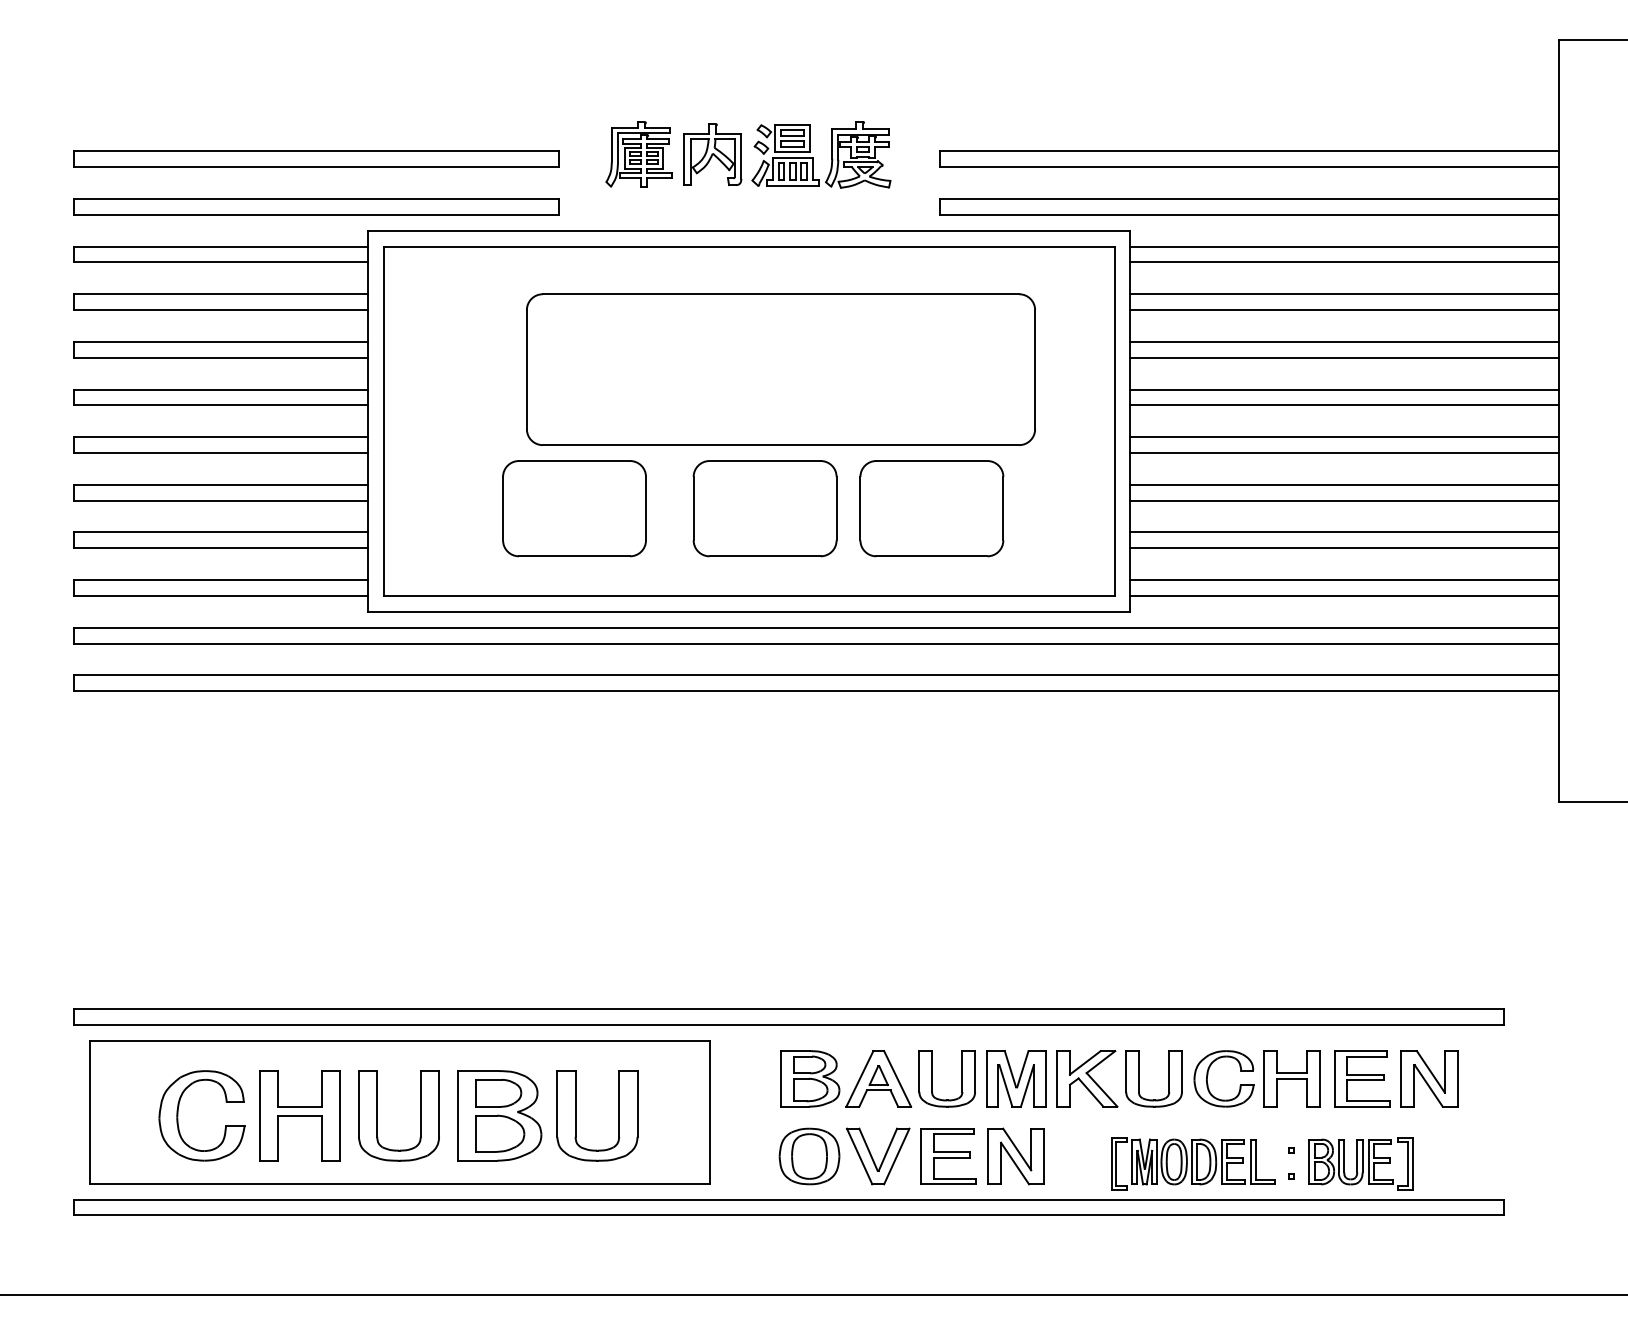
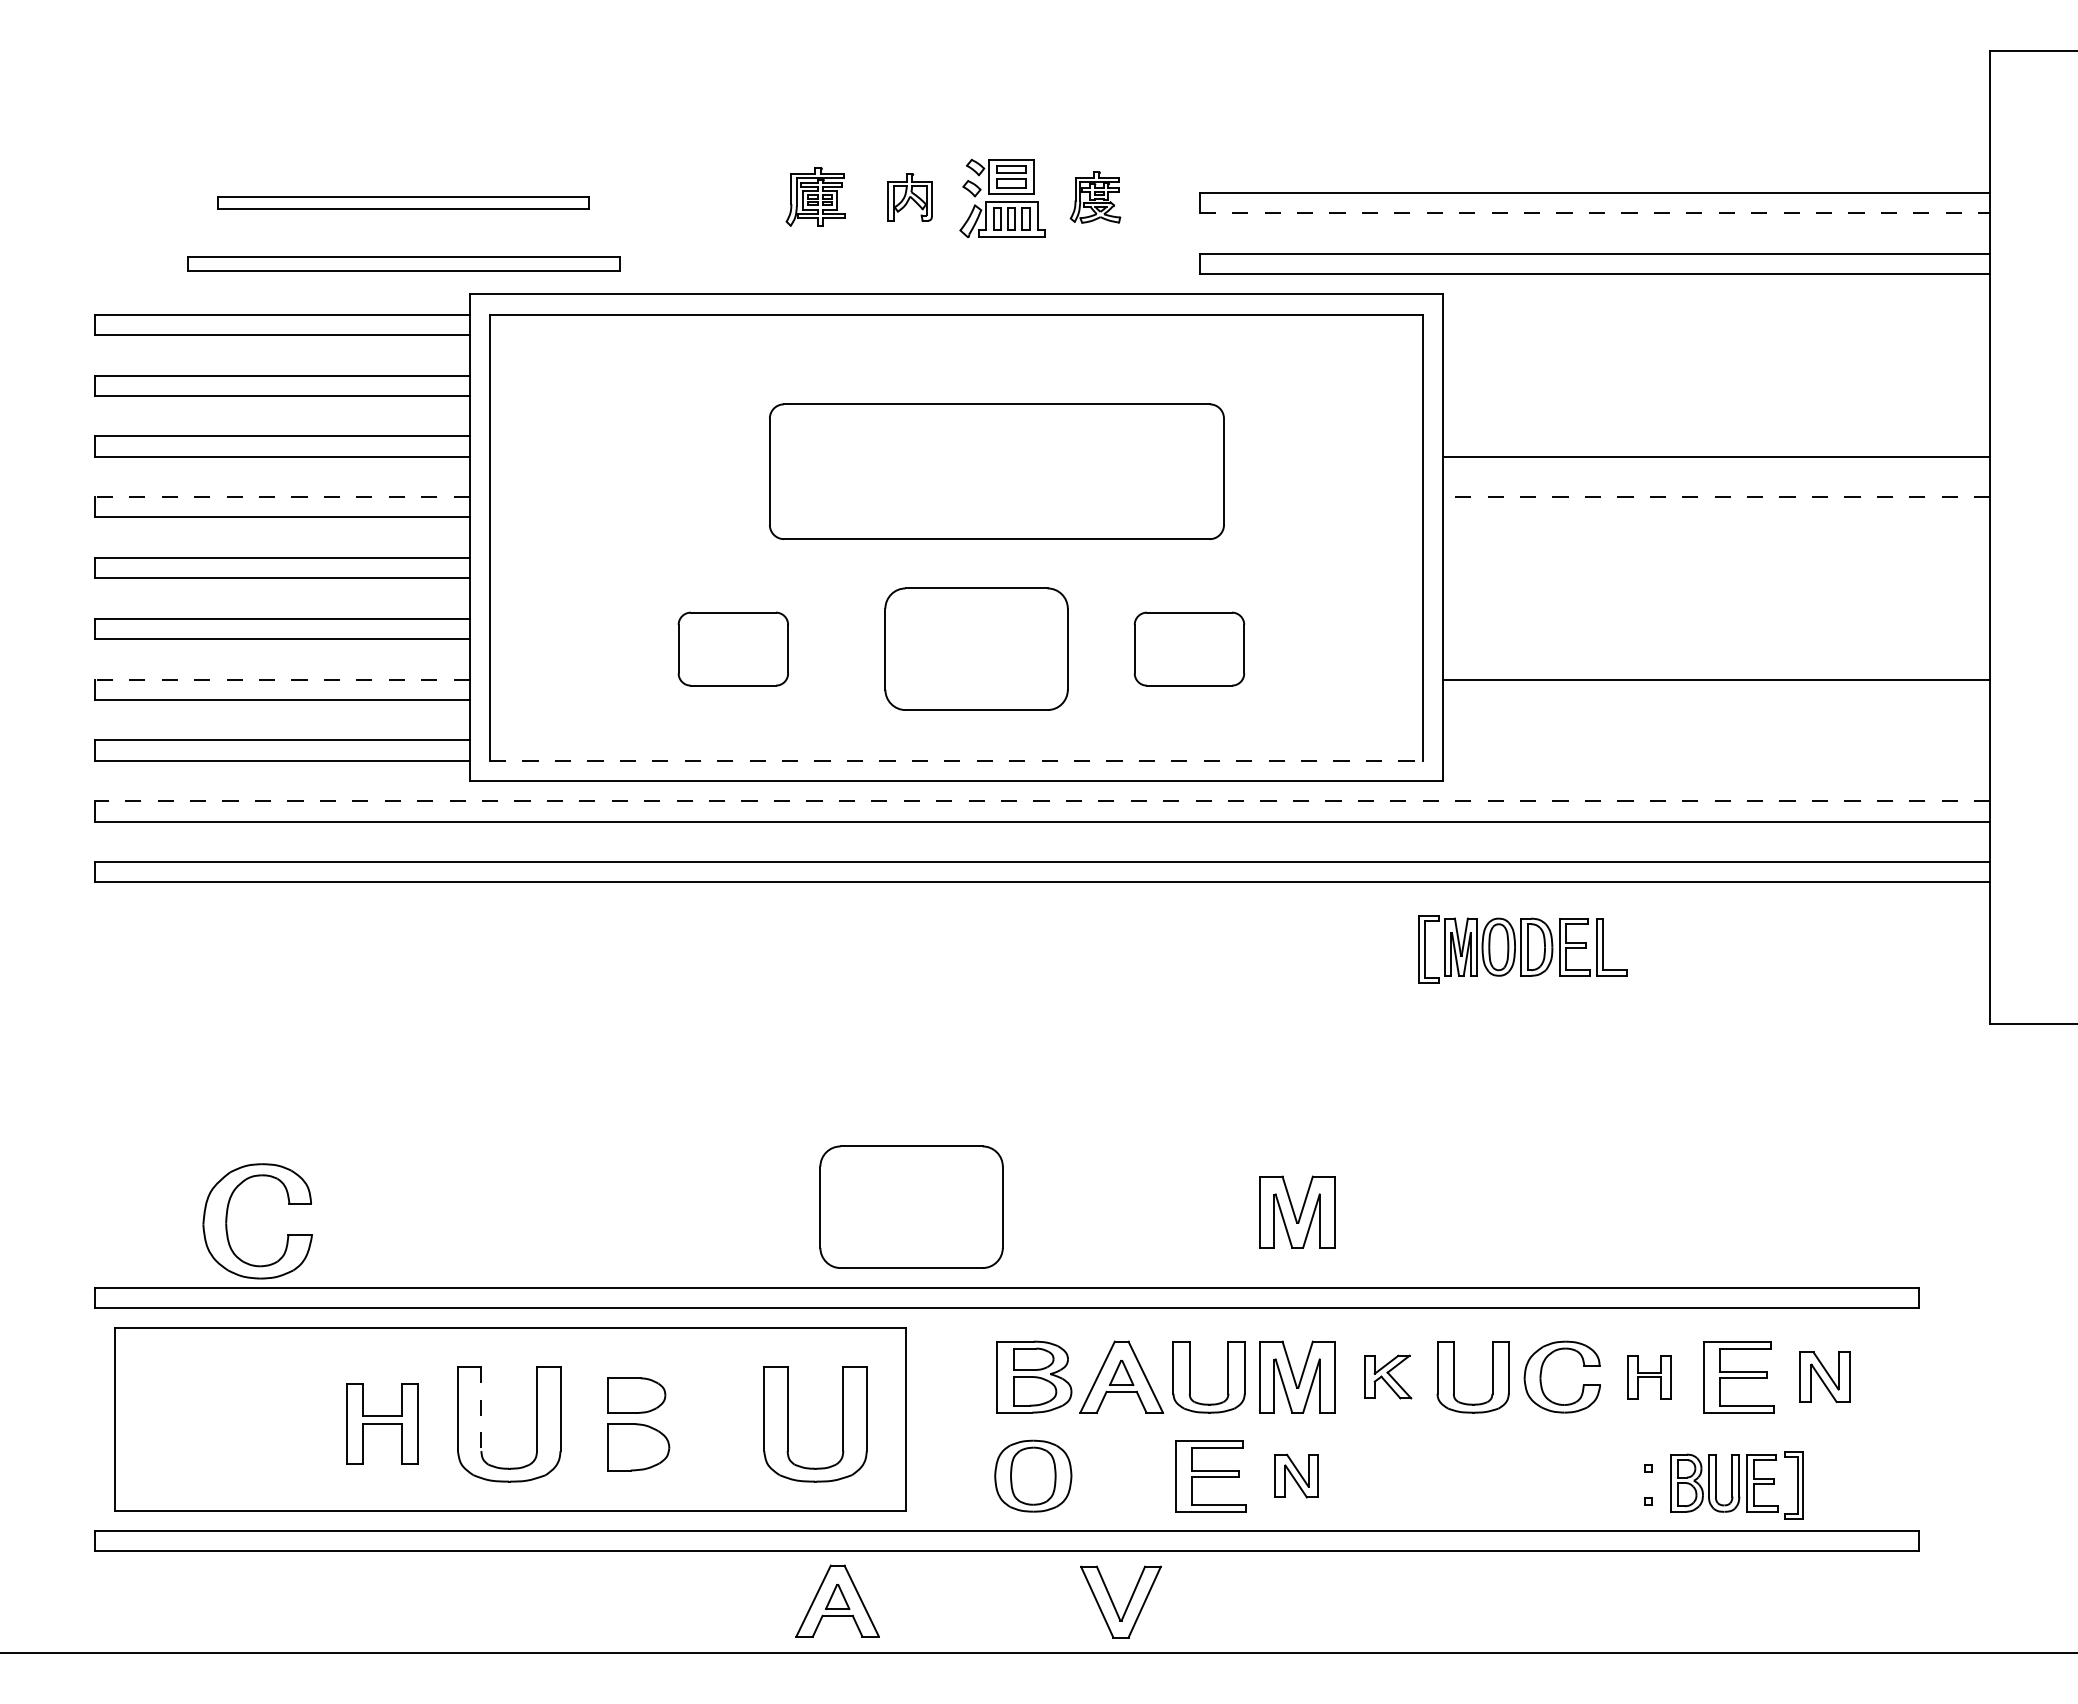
part: (638, 153) -> (815, 196), size x0.7
part: (713, 154) -> (910, 197), size x0.6
part: (858, 154) -> (1095, 197), size x0.6
part: (316, 158) -> (403, 202), size x0.6
line: (1249, 167) -> (1595, 213), solid -> dashed
part: (316, 206) -> (403, 263), size x0.7
line: (1344, 246) -> (1716, 314), removed
line: (1344, 262) -> (1716, 335), removed
line: (1344, 294) -> (1716, 375), removed
line: (1344, 309) -> (1716, 395), removed
line: (1344, 341) -> (1716, 436), removed
part: (780, 369) -> (996, 471), size x0.7
line: (221, 389) -> (282, 497), solid -> dashed
line: (1344, 389) -> (1716, 497), solid -> dashed
line: (1344, 405) -> (1716, 517), removed
line: (1344, 437) -> (1716, 558), removed
line: (1344, 453) -> (1716, 578), removed
line: (1344, 484) -> (1716, 618), removed
line: (1344, 501) -> (1716, 639), removed
part: (574, 508) -> (733, 648), size x0.6
part: (931, 508) -> (1189, 648), size x0.6
line: (221, 532) -> (282, 679), solid -> dashed
line: (1344, 548) -> (1716, 699), removed
line: (1344, 580) -> (1716, 740), removed
line: (749, 595) -> (956, 760), solid -> dashed
line: (1344, 595) -> (1716, 760), removed
line: (816, 627) -> (1042, 801), solid -> dashed
part: (714, 945) -> (911, 1206), added
part: (1016, 949) -> (1297, 1211), added
part: (1087, 1078) -> (1388, 1376), size x0.6
part: (1429, 1078) -> (1824, 1376), size x0.7
part: (1292, 1079) -> (1649, 1377), size x0.6
line: (377, 1104) -> (481, 1409), solid -> dashed
part: (178, 1115) -> (227, 1221), moved
part: (299, 1115) -> (382, 1424), size x0.7
part: (499, 1115) -> (637, 1424), removed
part: (576, 1115) -> (788, 1424), moved
part: (1015, 1155) -> (1296, 1475), size x0.6
part: (873, 1158) -> (1114, 1604), moved
part: (1192, 1163) -> (1522, 949), moved
part: (656, 1253) -> (837, 1600), added

